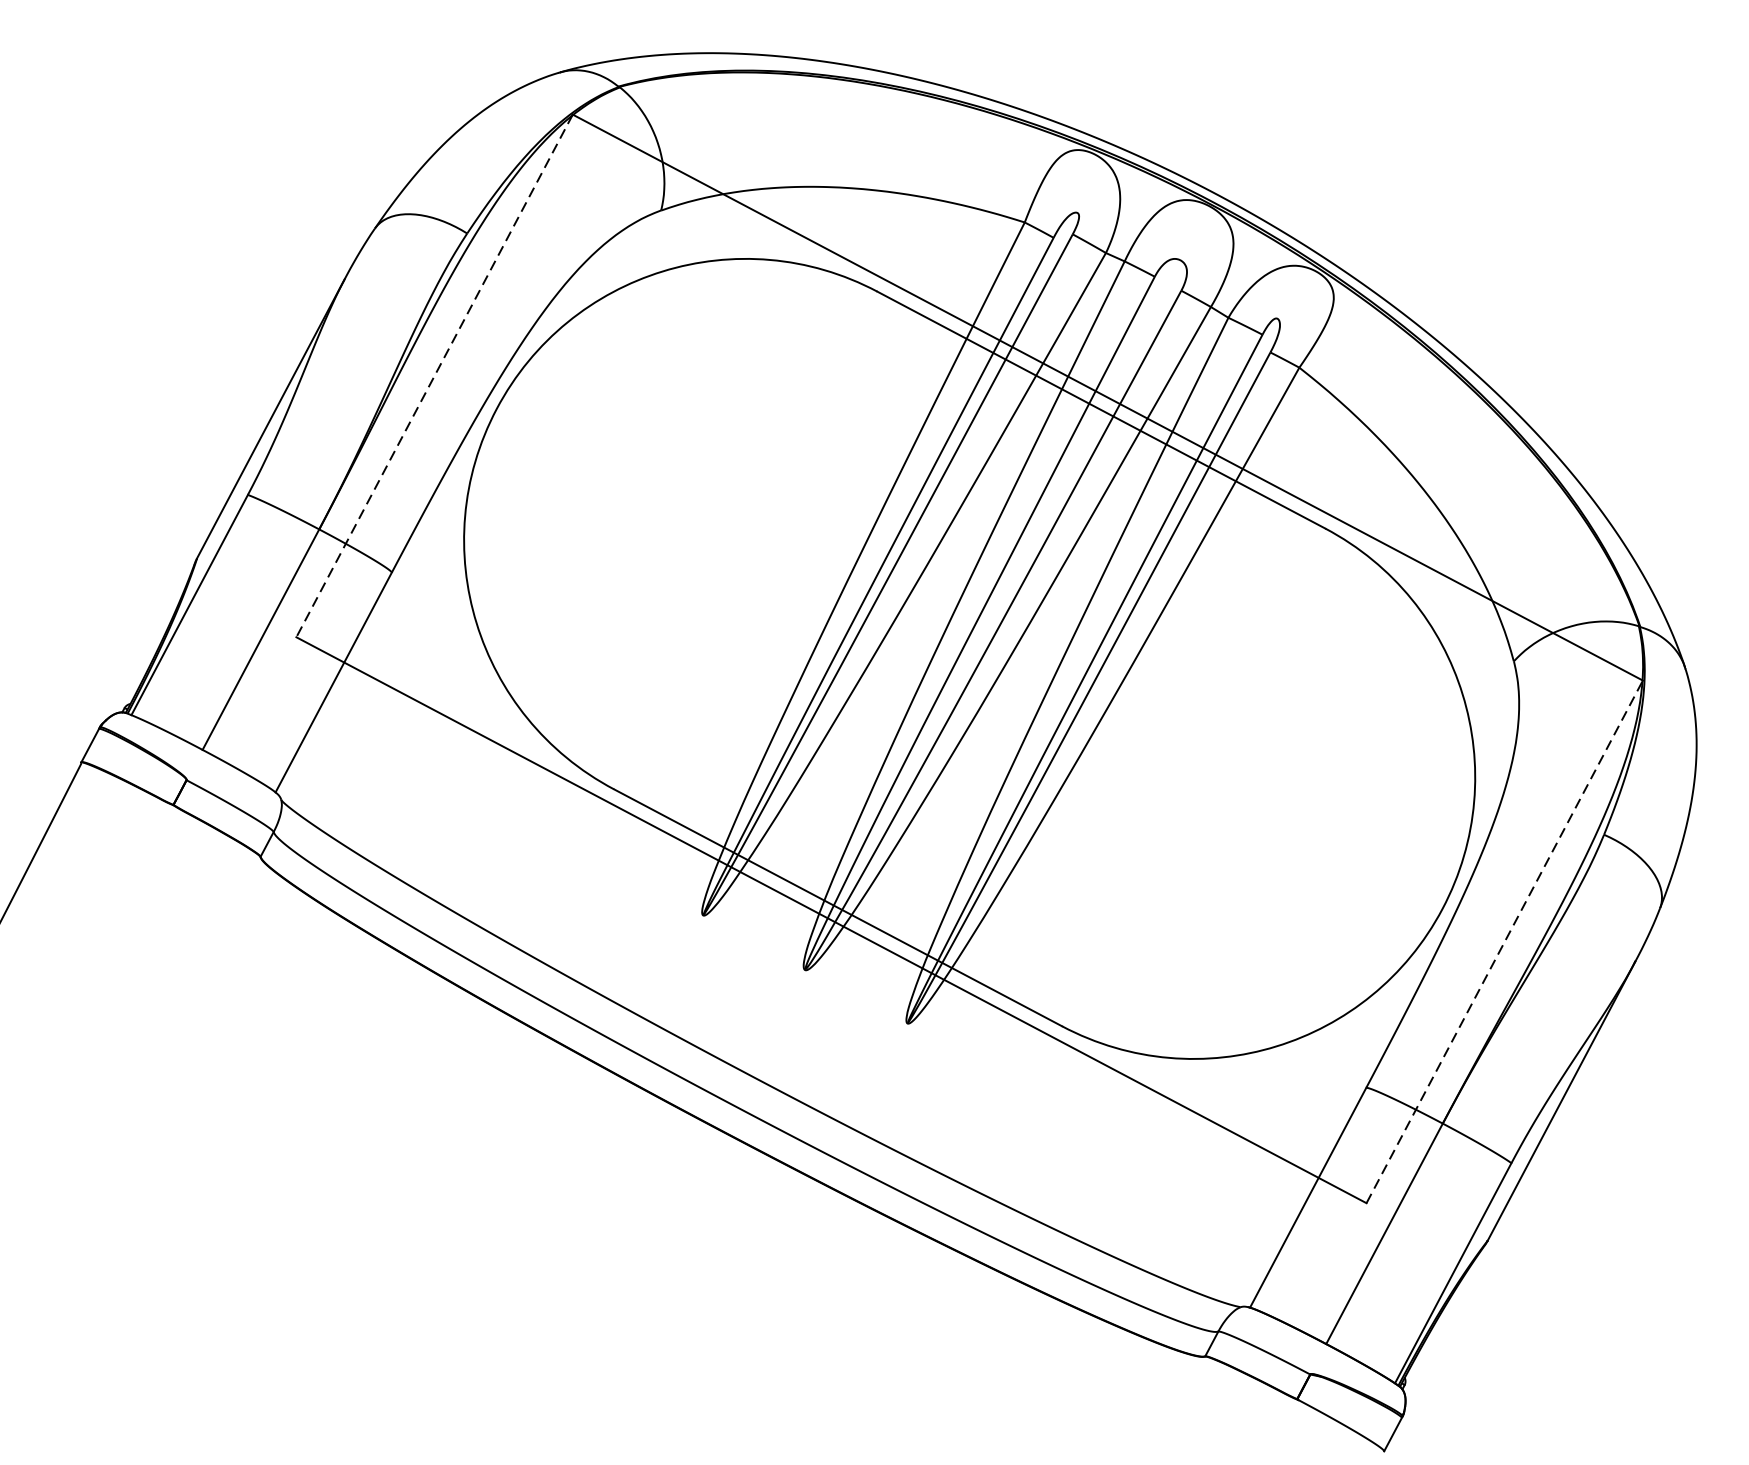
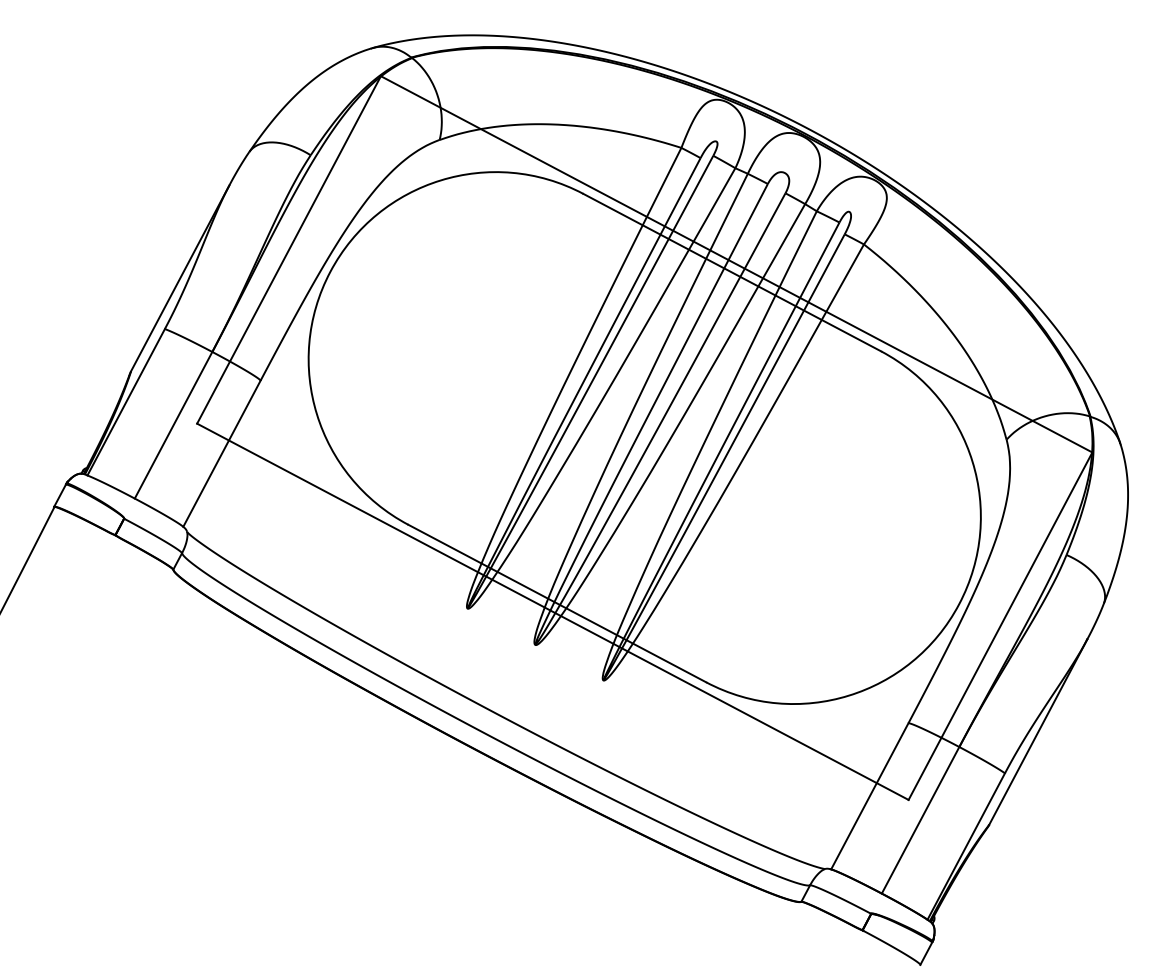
line: (435, 375) -> (289, 249), dashed -> solid
line: (1504, 942) -> (1000, 626), dashed -> solid

